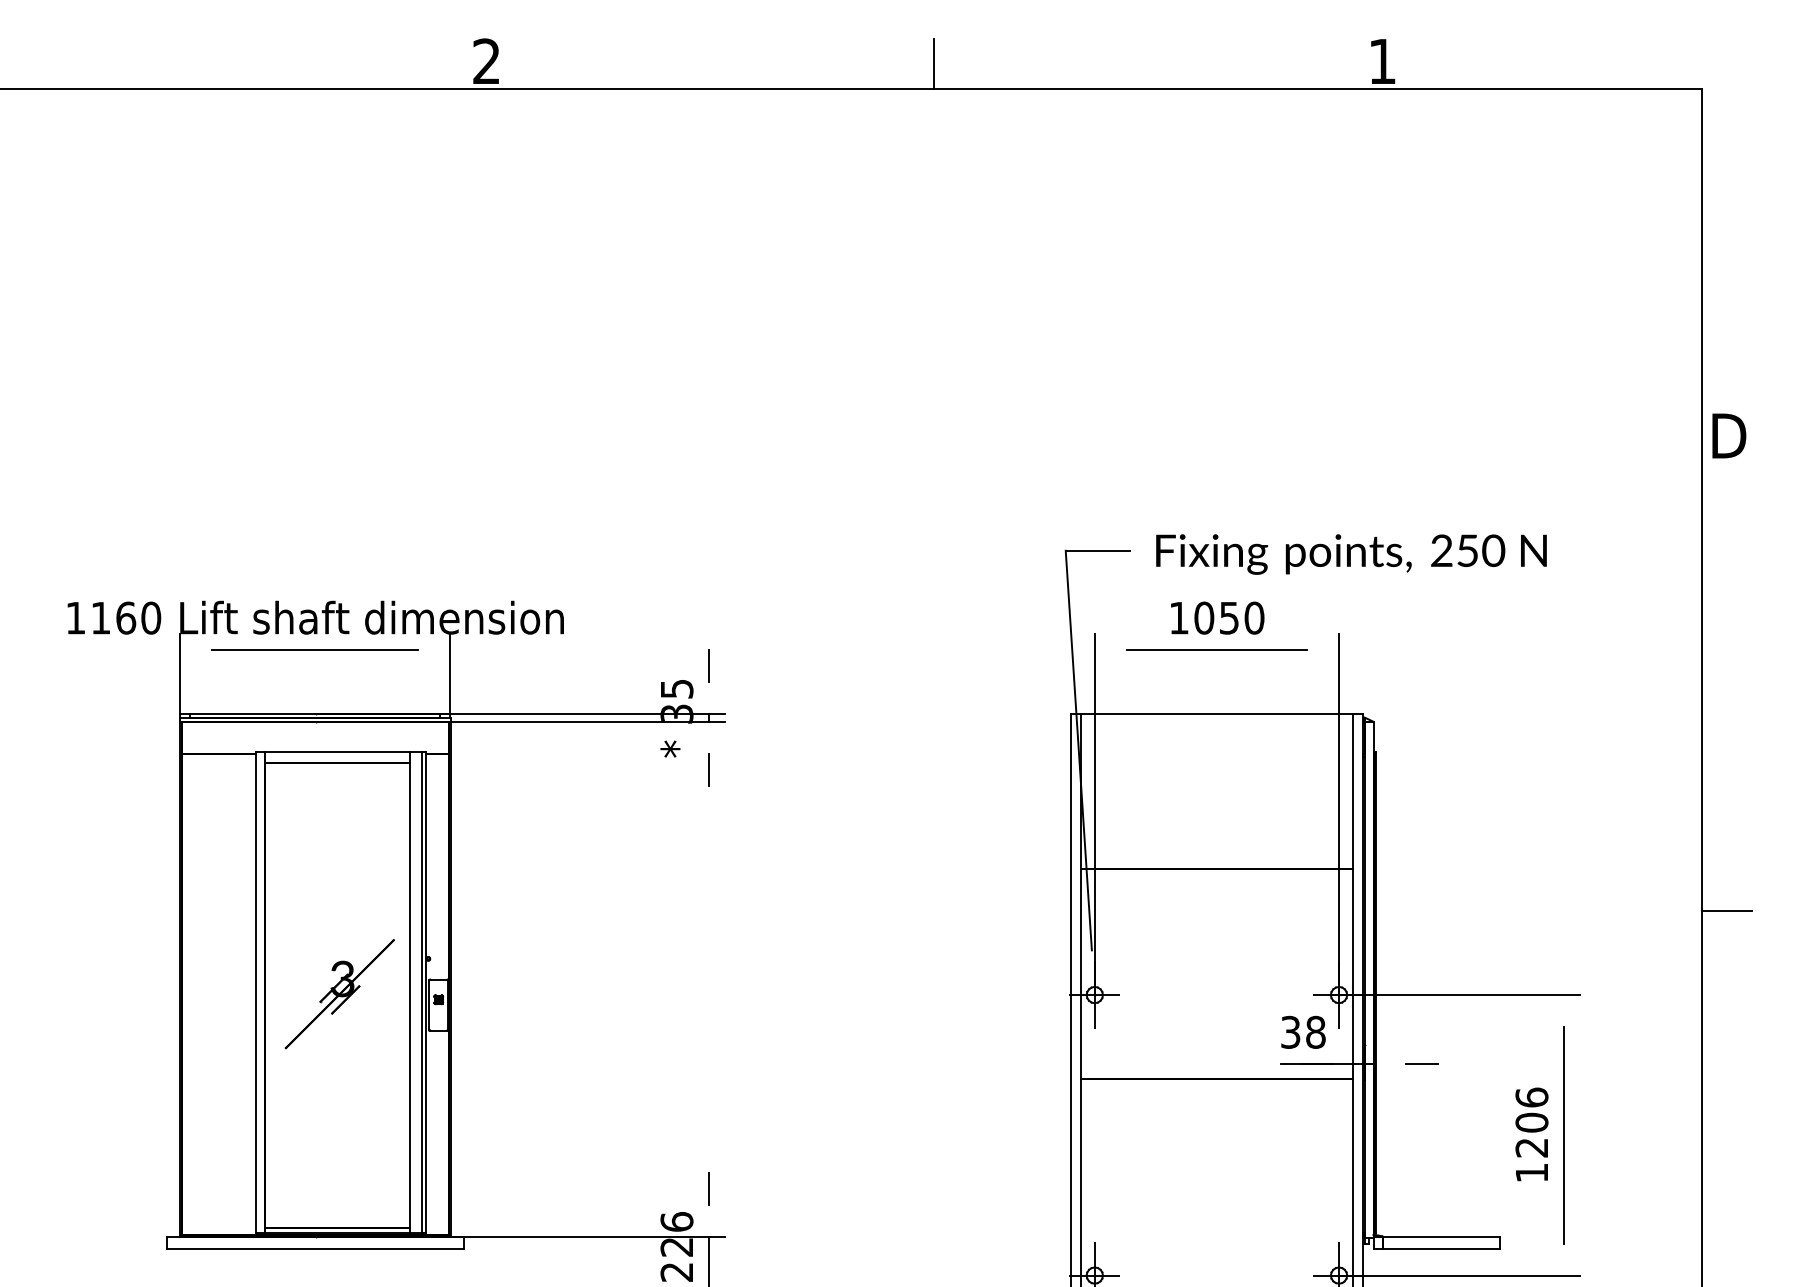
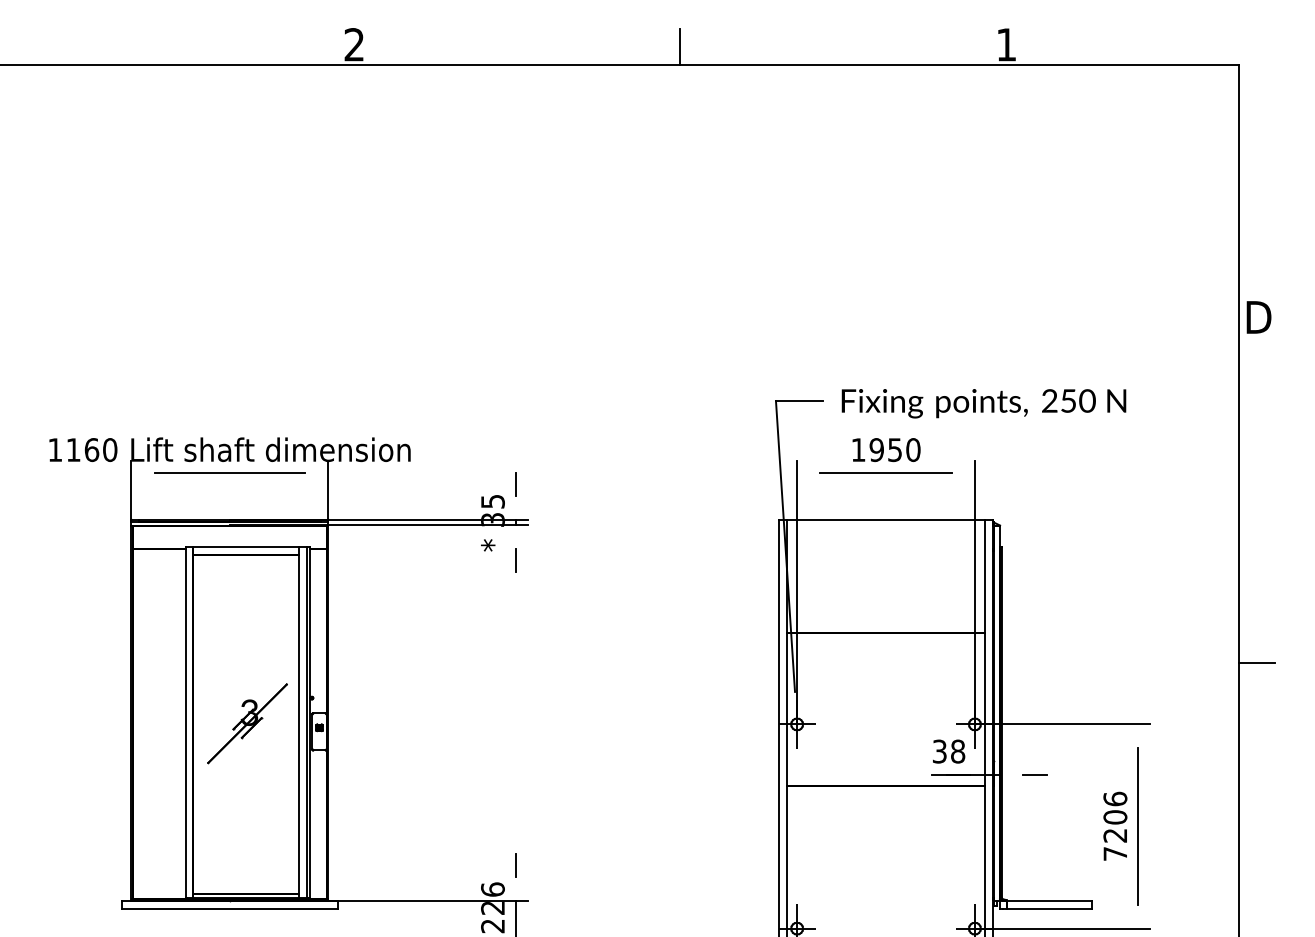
text: (1204, 617) -> (876, 449), 1050 -> 1950
text: (1531, 1172) -> (1115, 853), 1206 -> 7206

